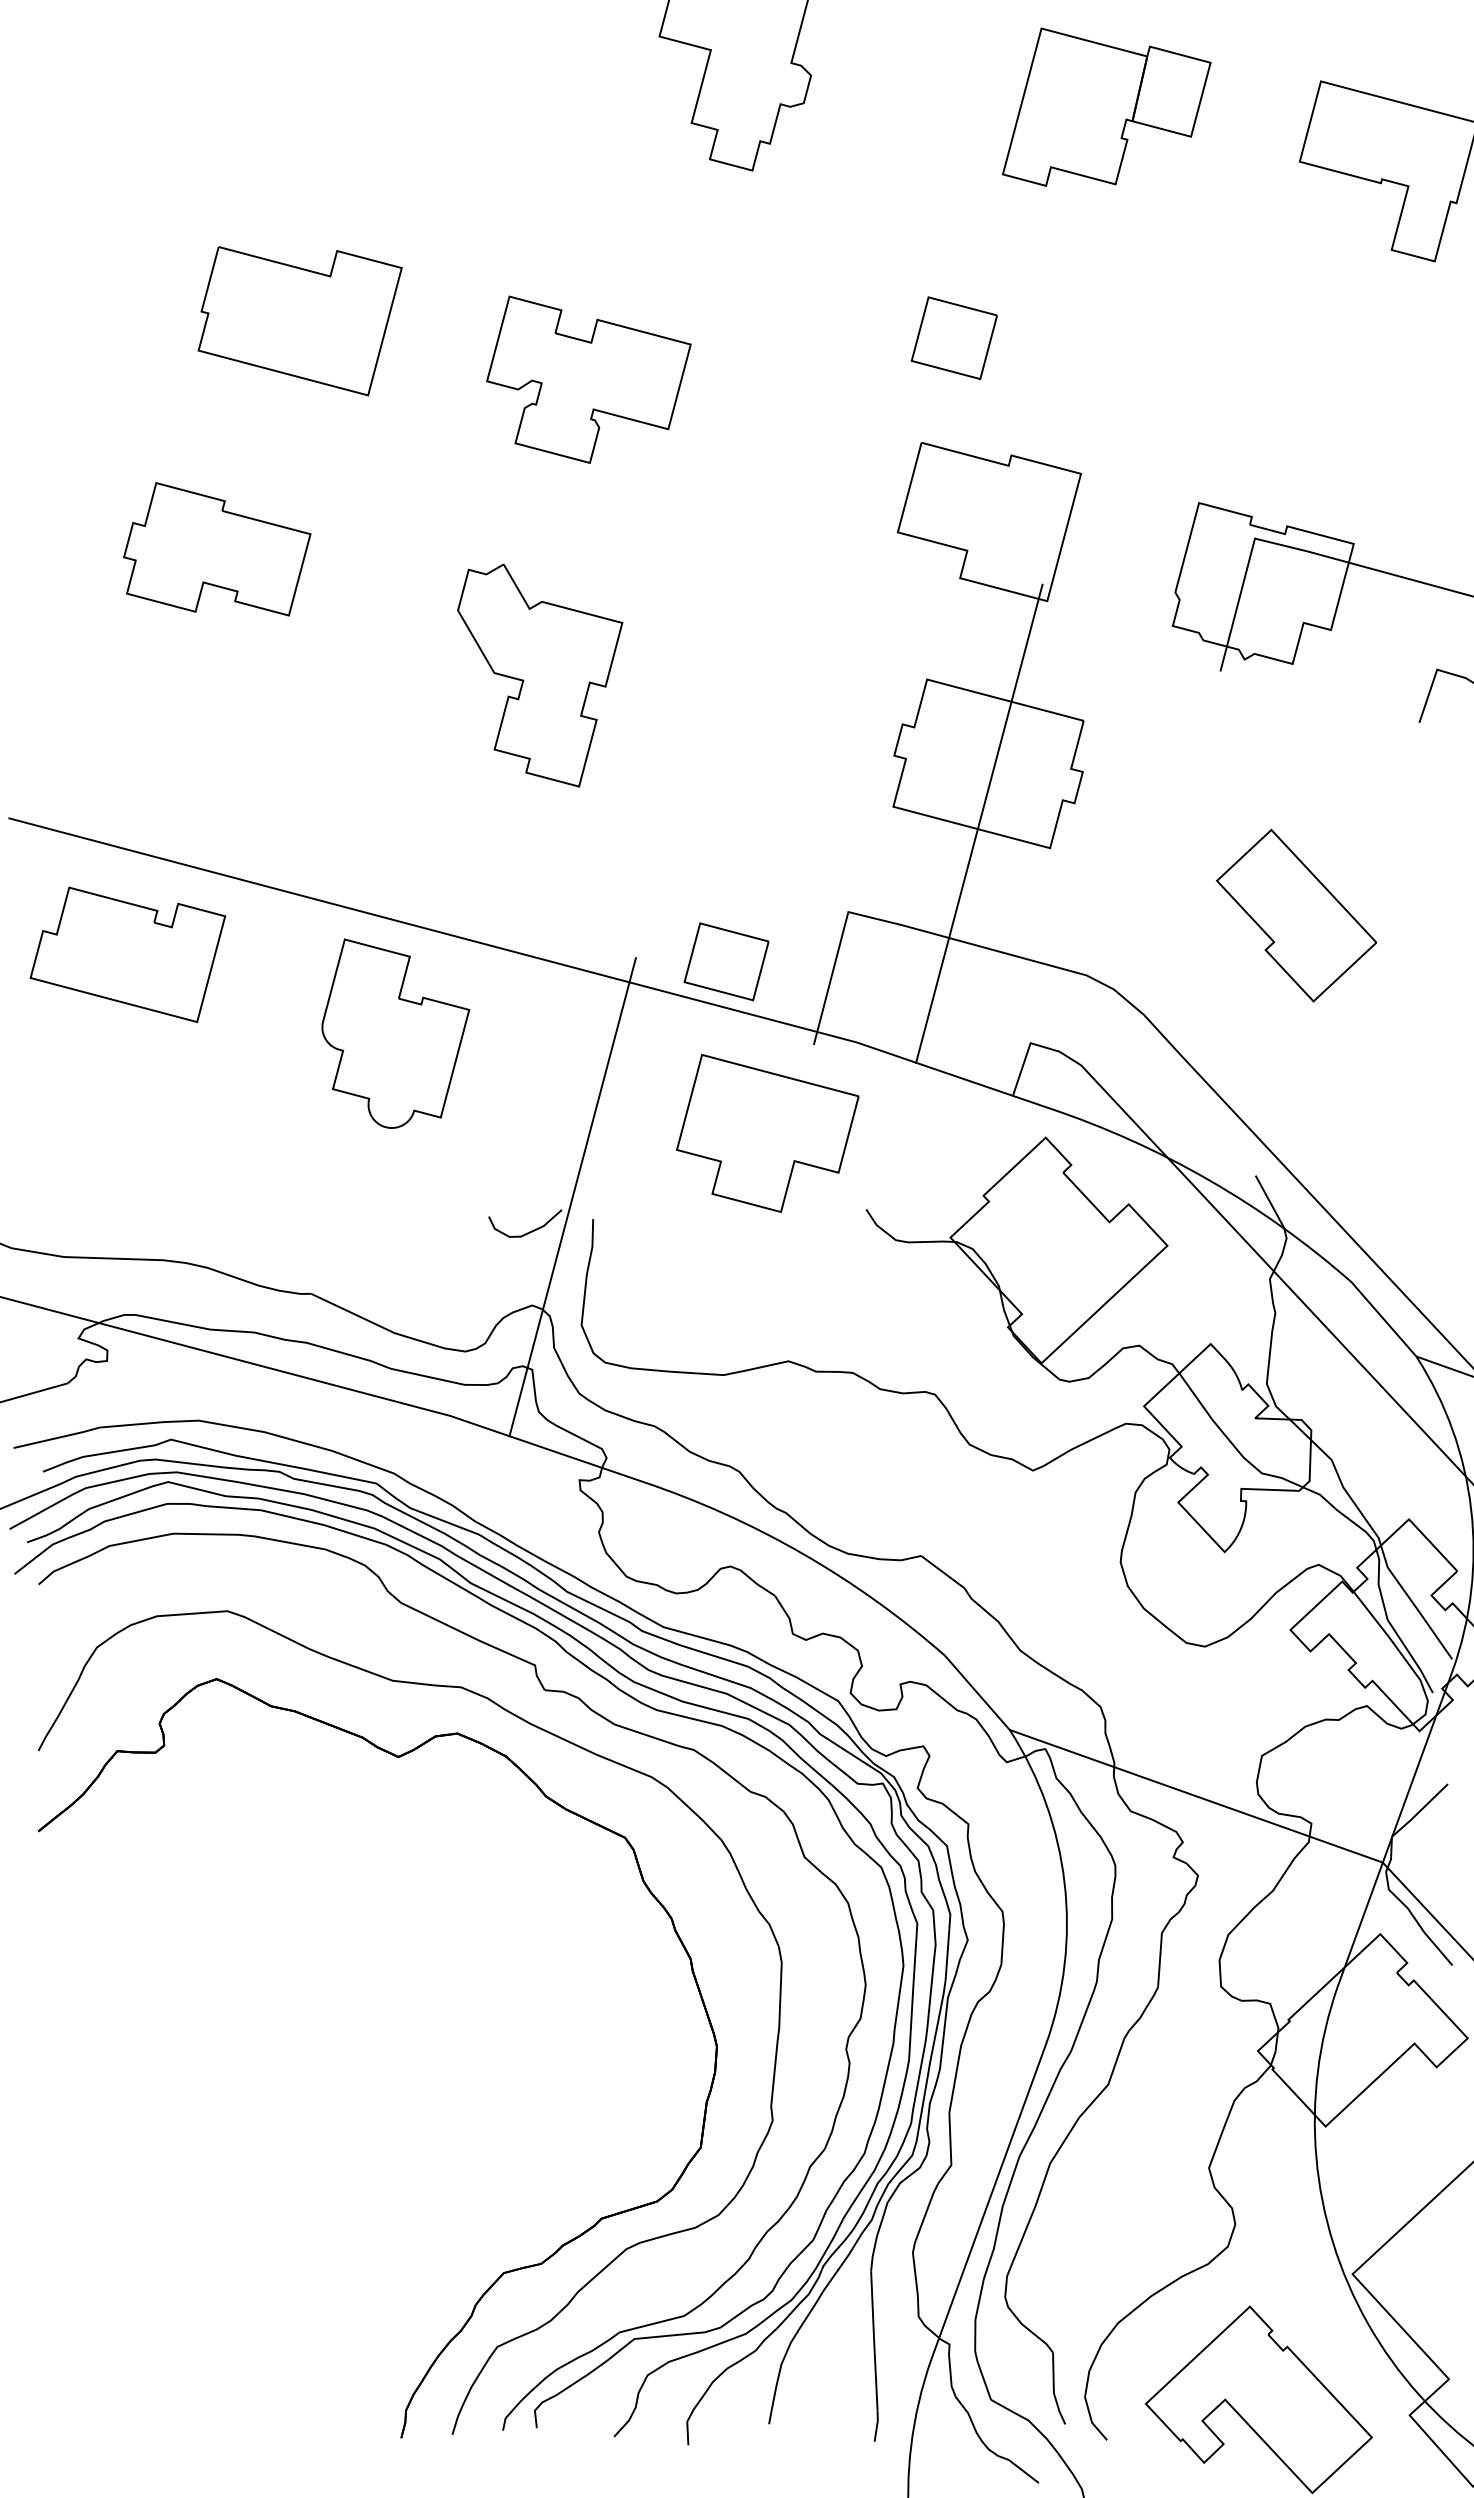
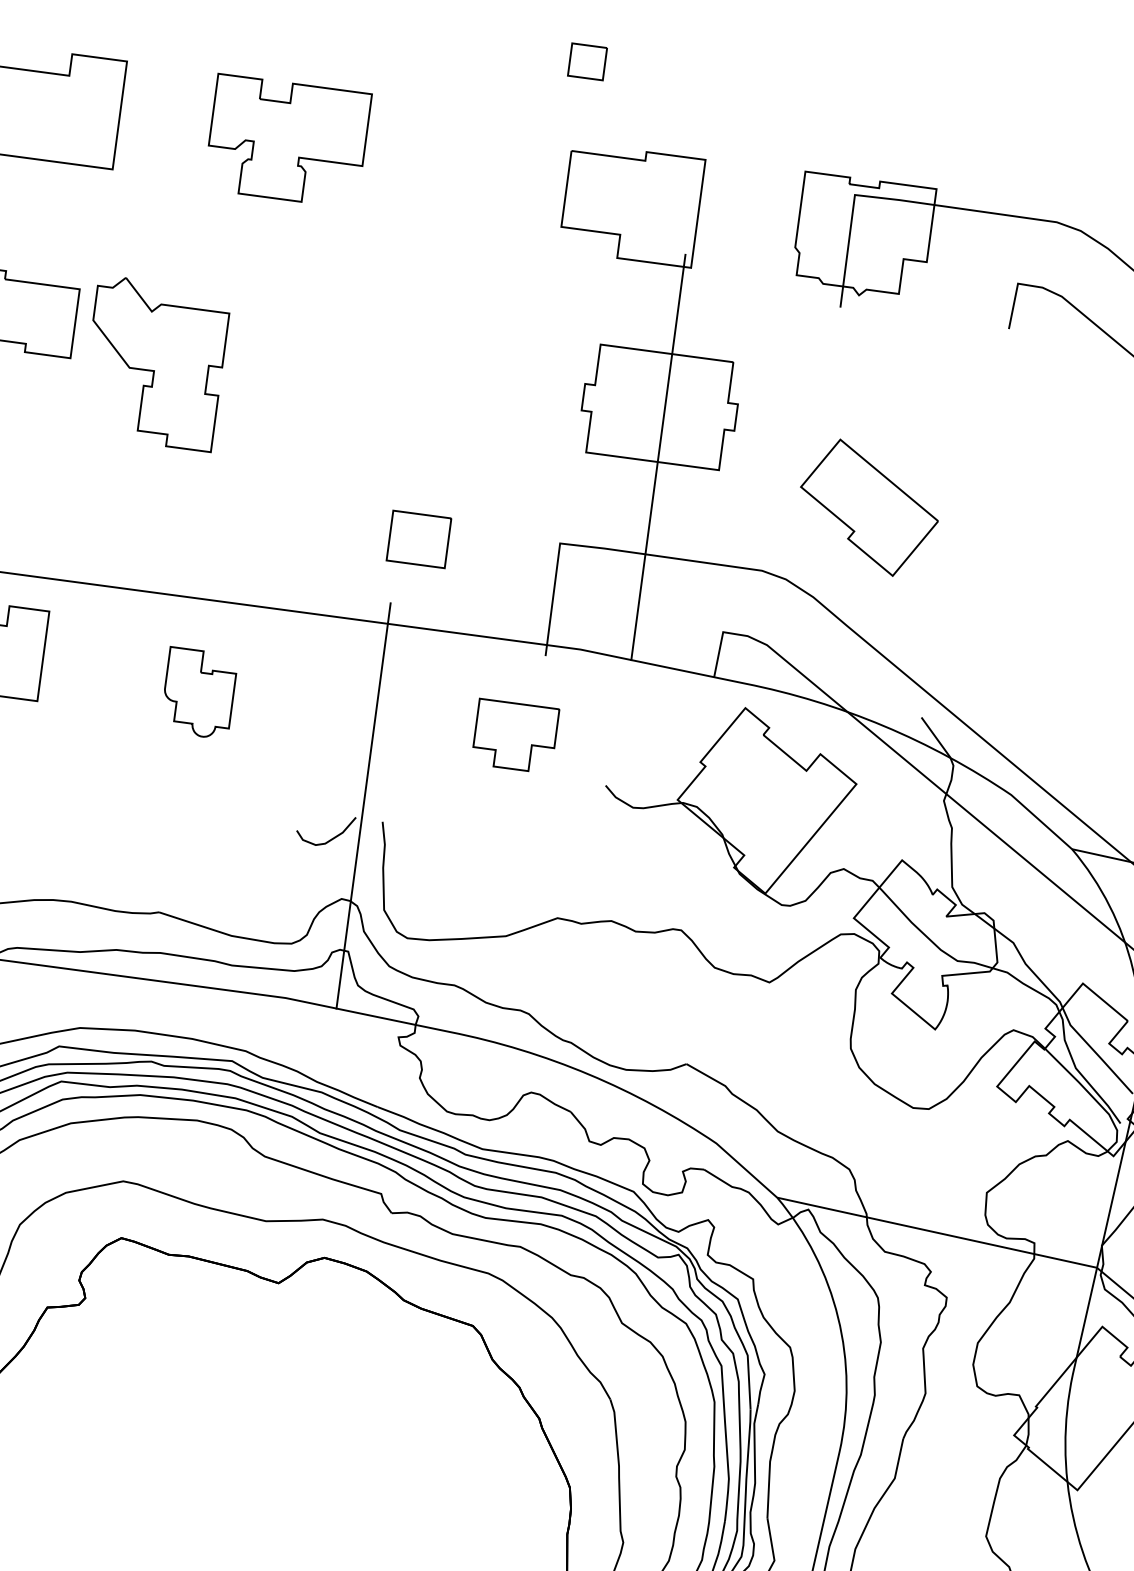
part: (953, 338) -> (586, 62), size x0.6
part: (540, 675) -> (167, 365), moved
part: (1296, 915) -> (869, 507), moved
part: (726, 961) -> (418, 539), moved
part: (395, 1033) -> (201, 690), size x0.6
part: (767, 1132) -> (516, 732), size x0.6

